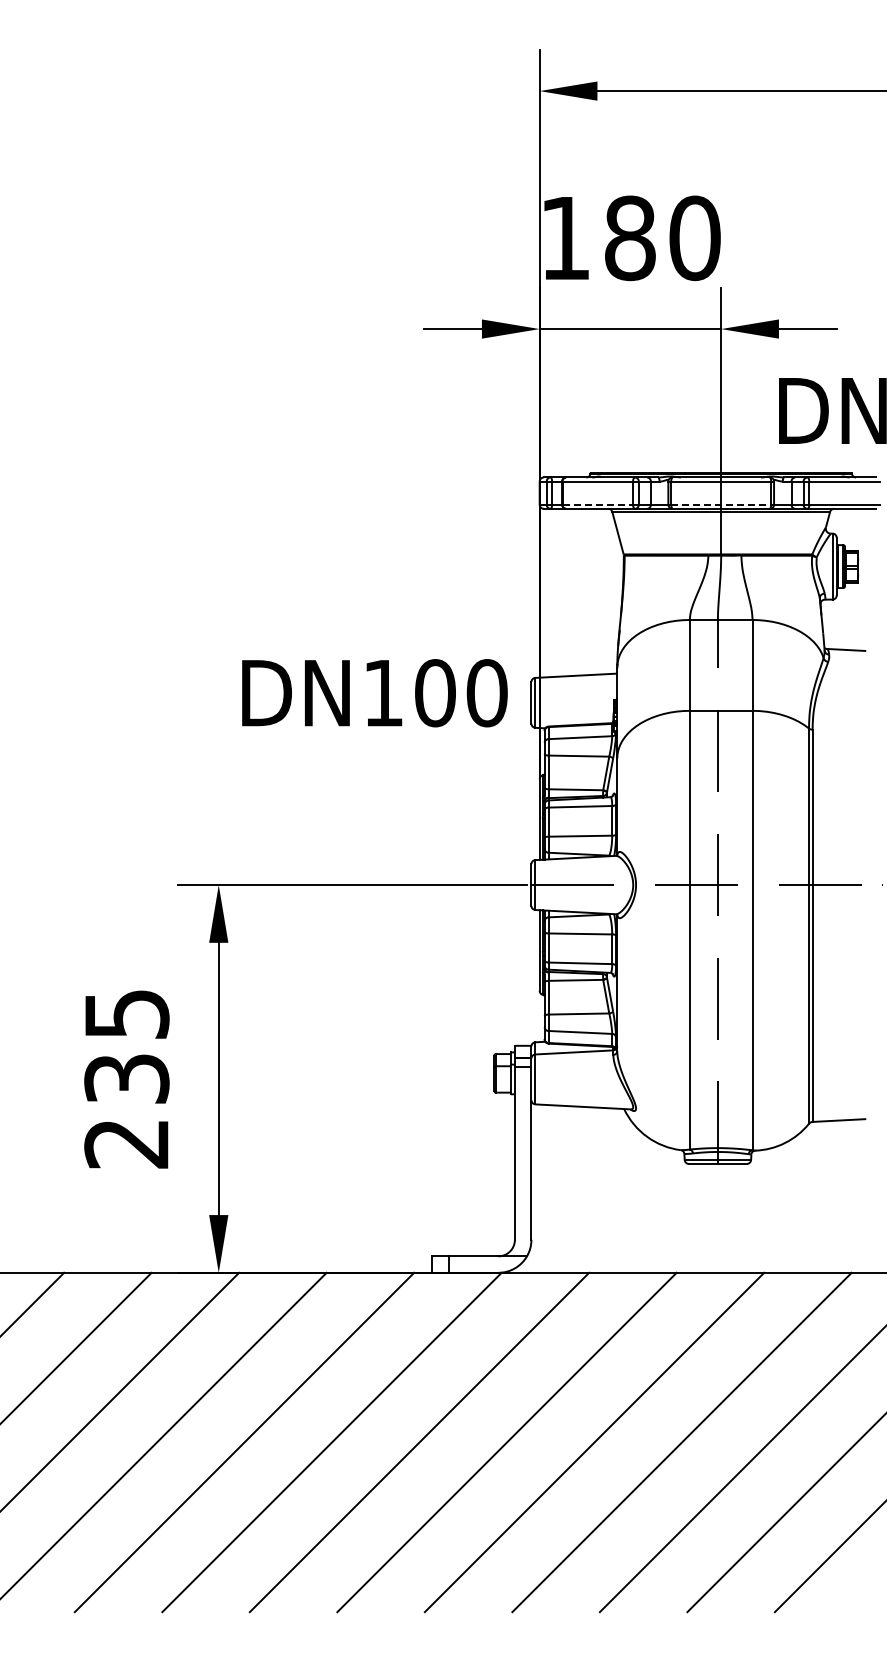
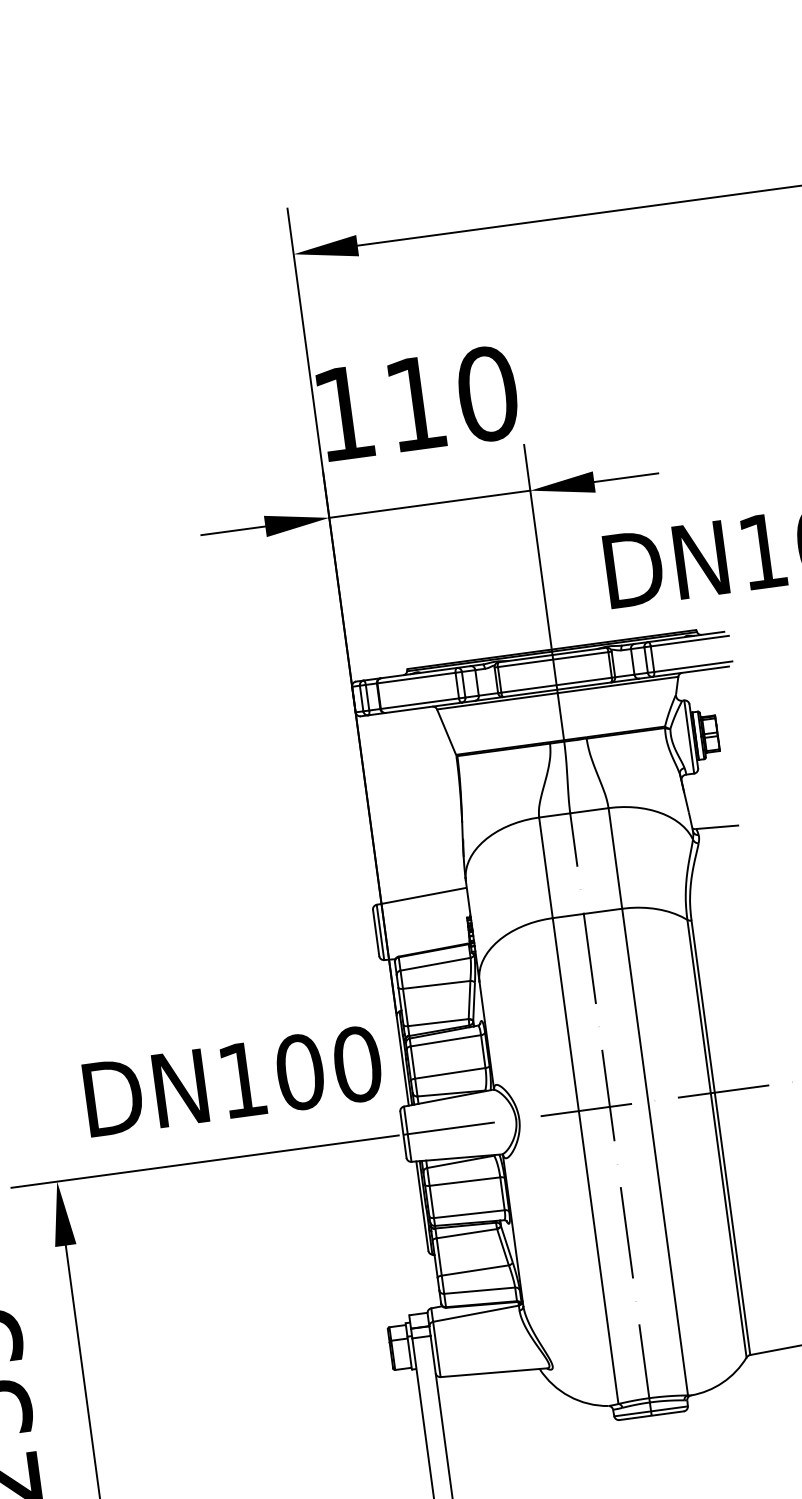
text: (630, 238) -> (416, 403), 180 -> 110
line: (598, 504) -> (420, 703), dashed -> solid
line: (721, 504) -> (556, 684), dashed -> solid
text: (374, 693) -> (232, 1081), moved

